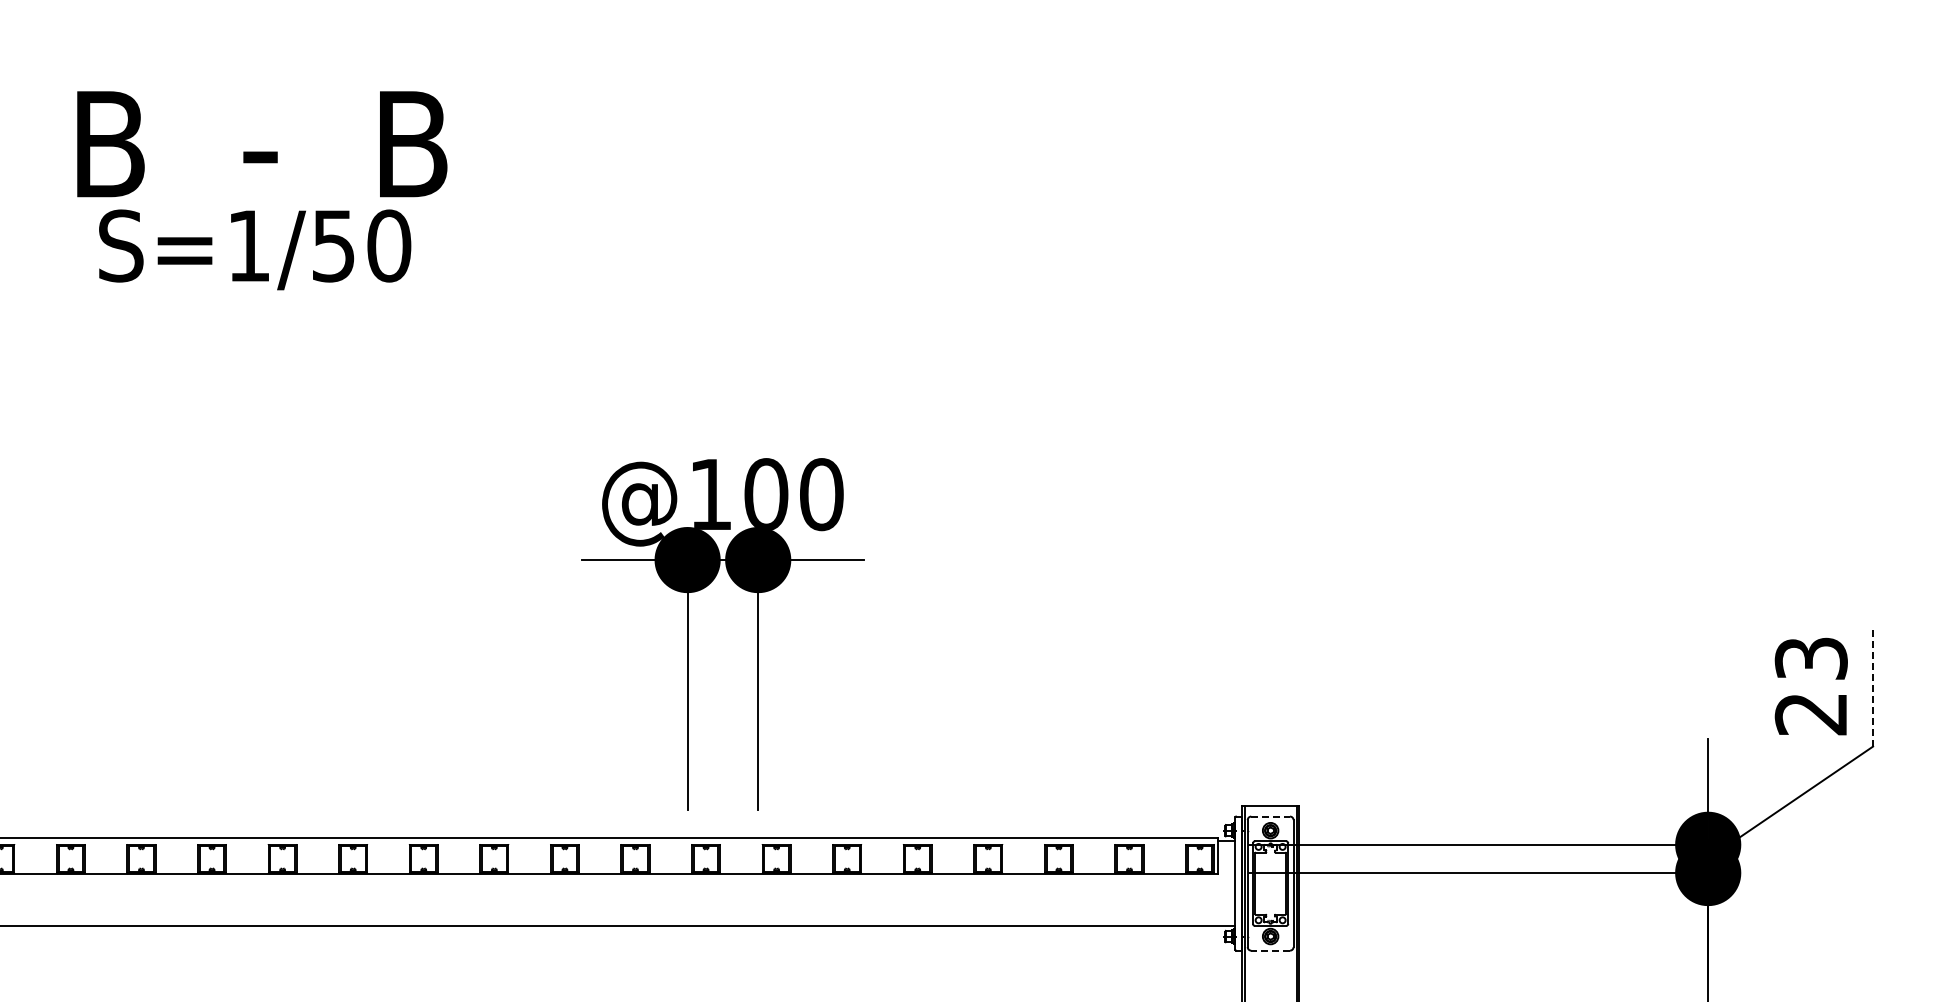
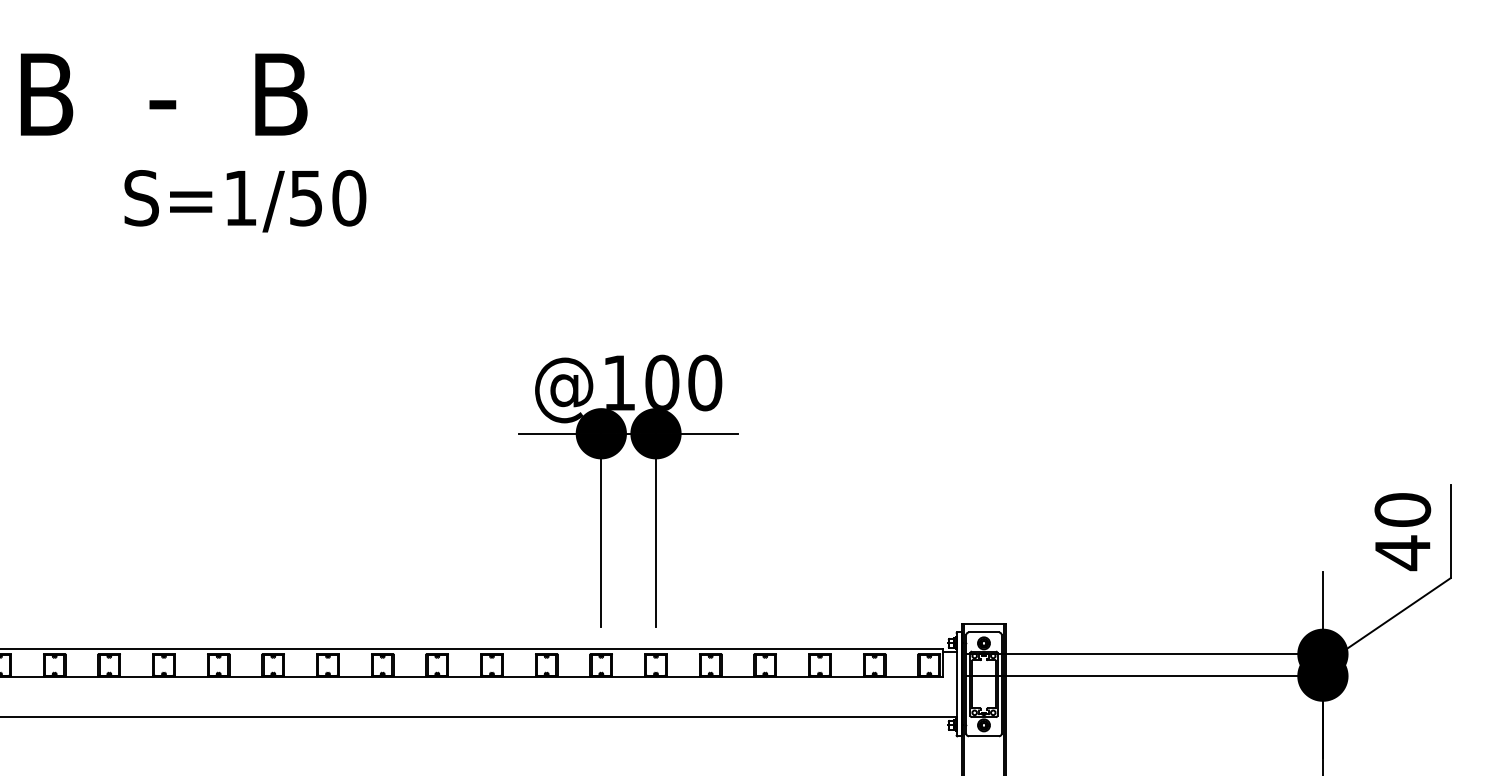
text: (262, 144) -> (164, 94), moved
text: (255, 249) -> (245, 200), moved
part: (688, 634) -> (602, 491), moved
line: (1873, 685) -> (1450, 530), dashed -> solid
text: (1810, 686) -> (1402, 531), 23 -> 40
line: (1271, 816) -> (984, 632), dashed -> solid
line: (1270, 950) -> (983, 736), dashed -> solid

